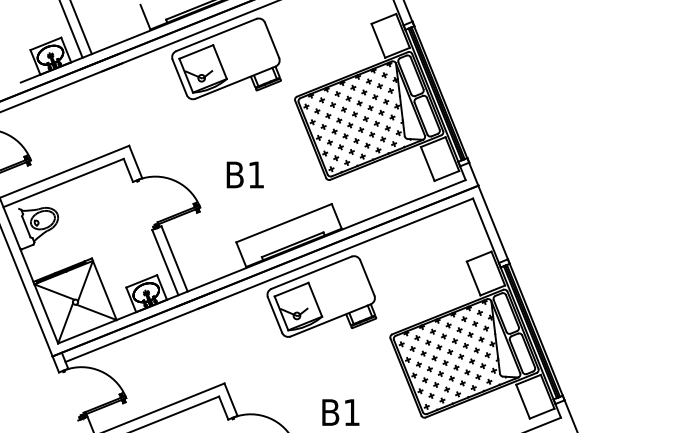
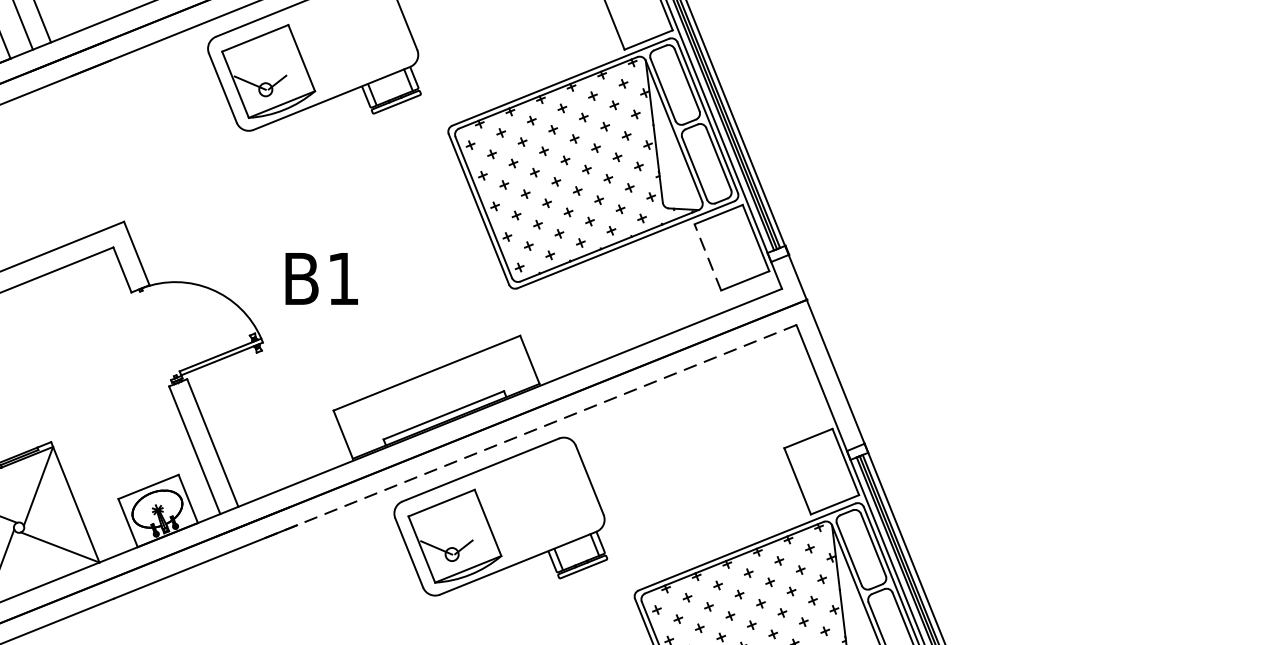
line: (427, 163) -> (707, 256), solid -> dashed
text: (244, 174) -> (320, 277), moved
line: (334, 253) -> (525, 432), solid -> dashed

